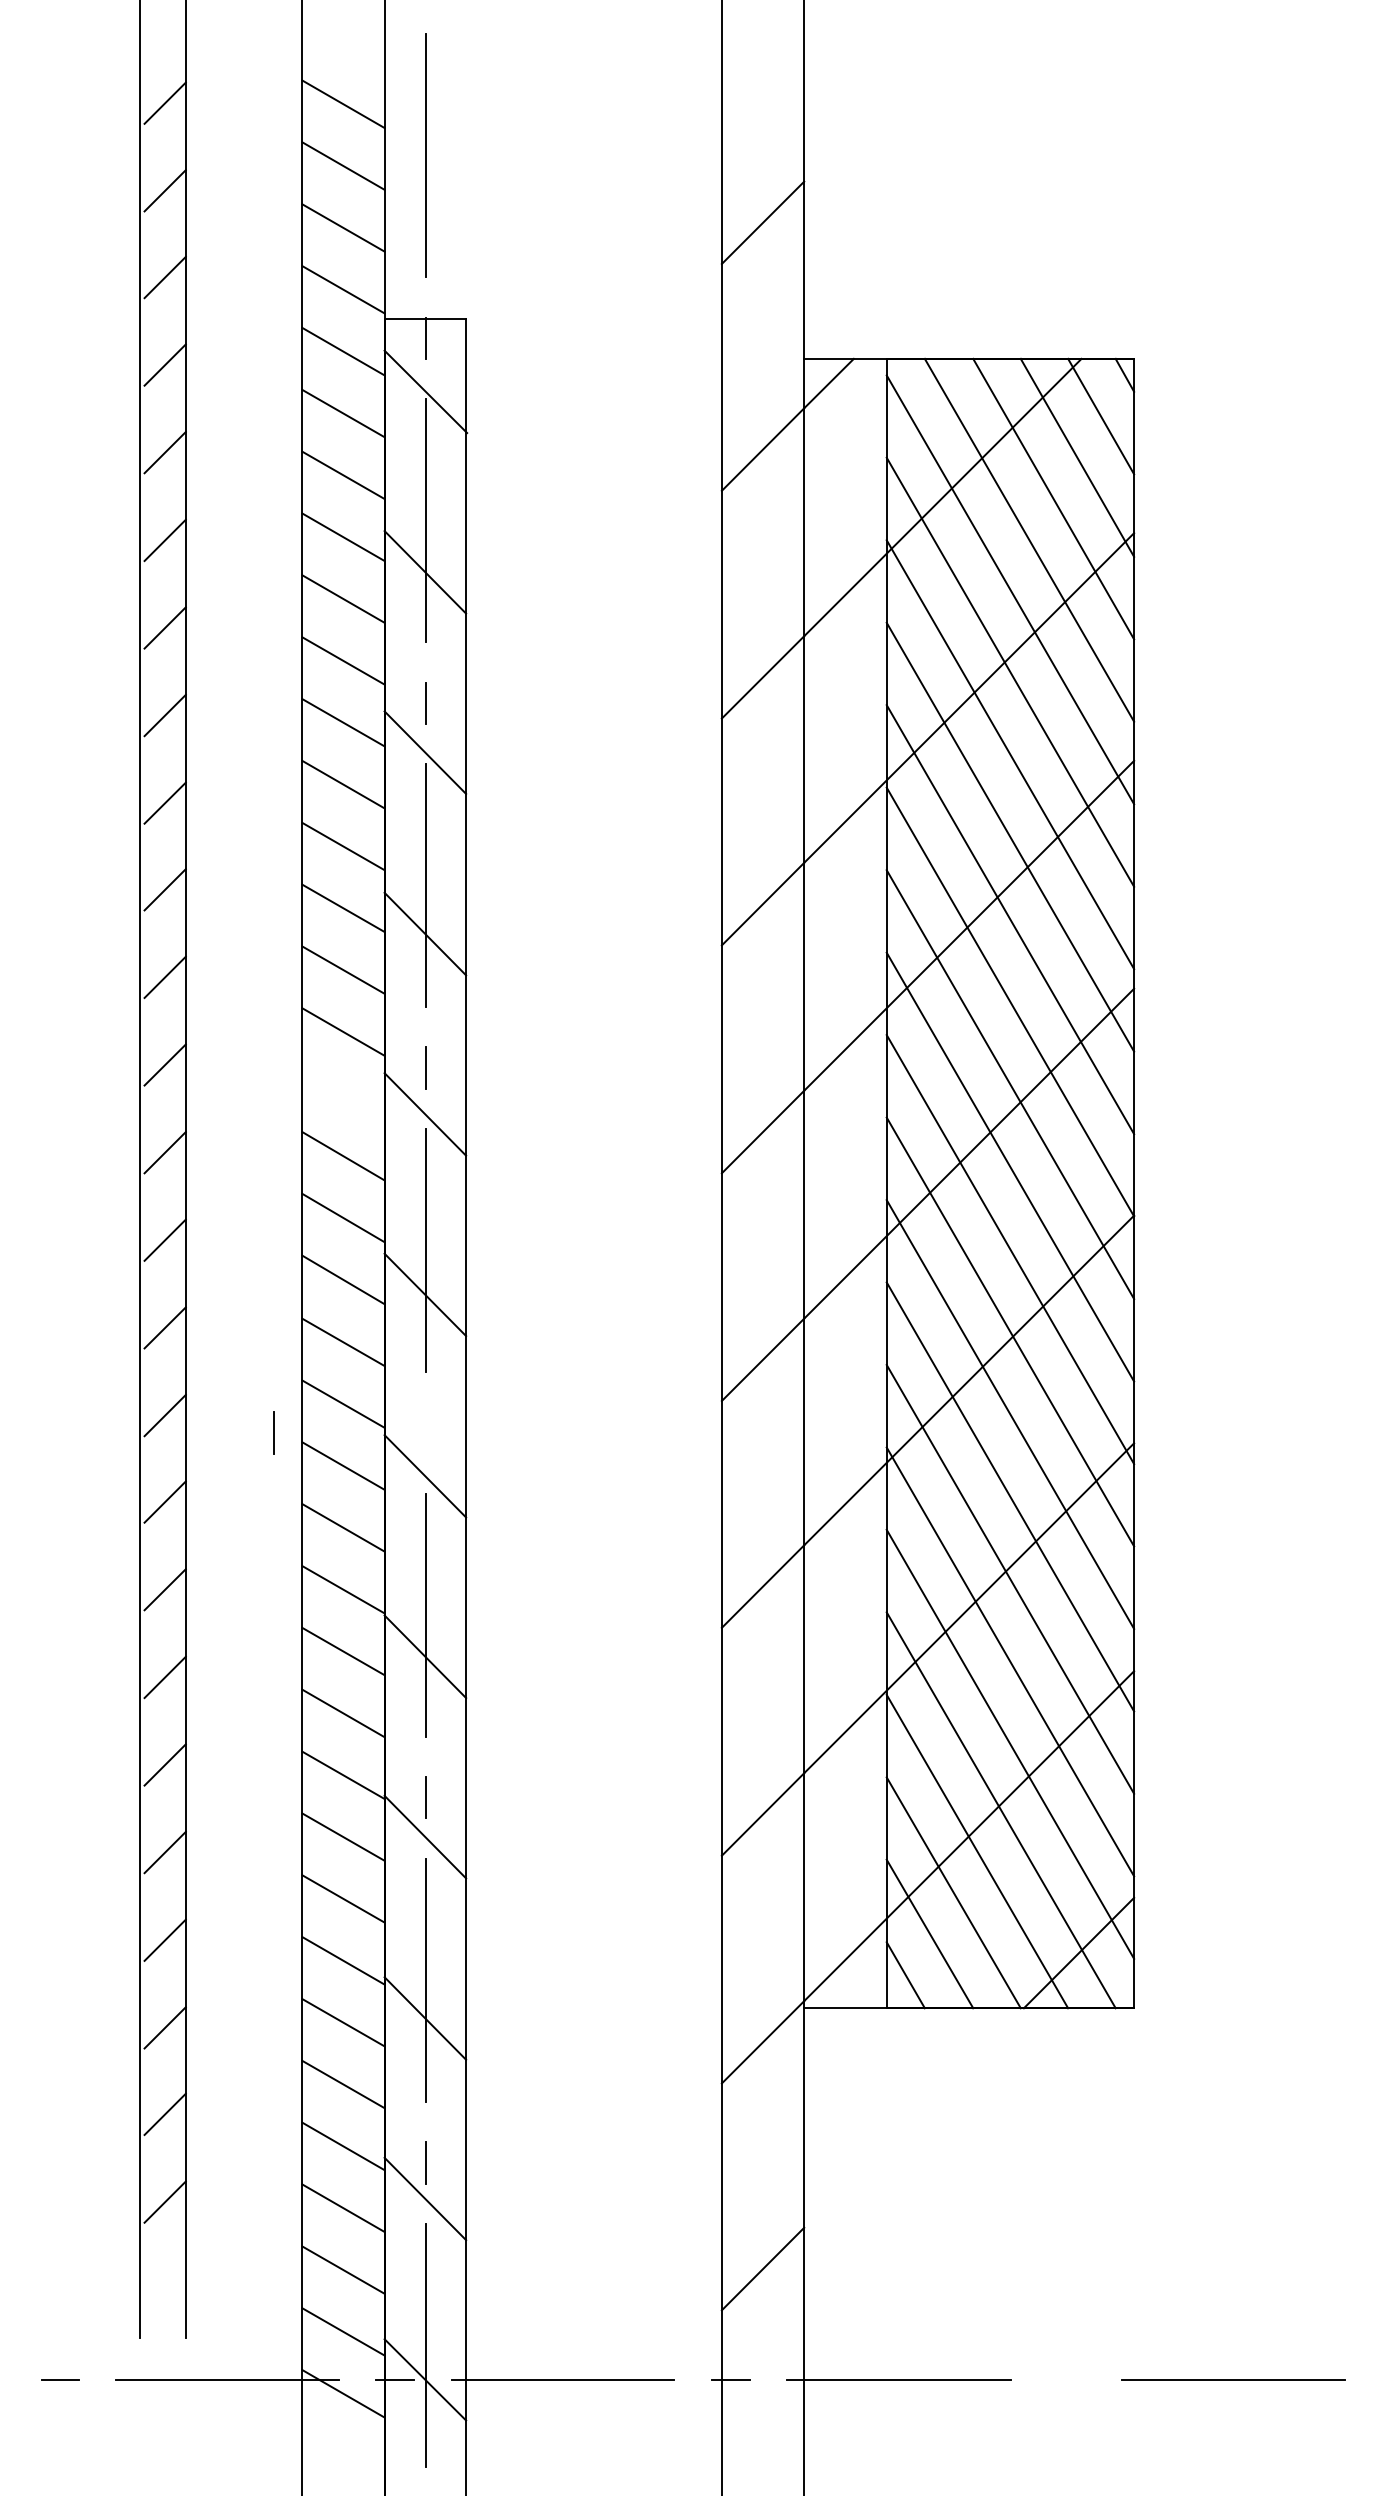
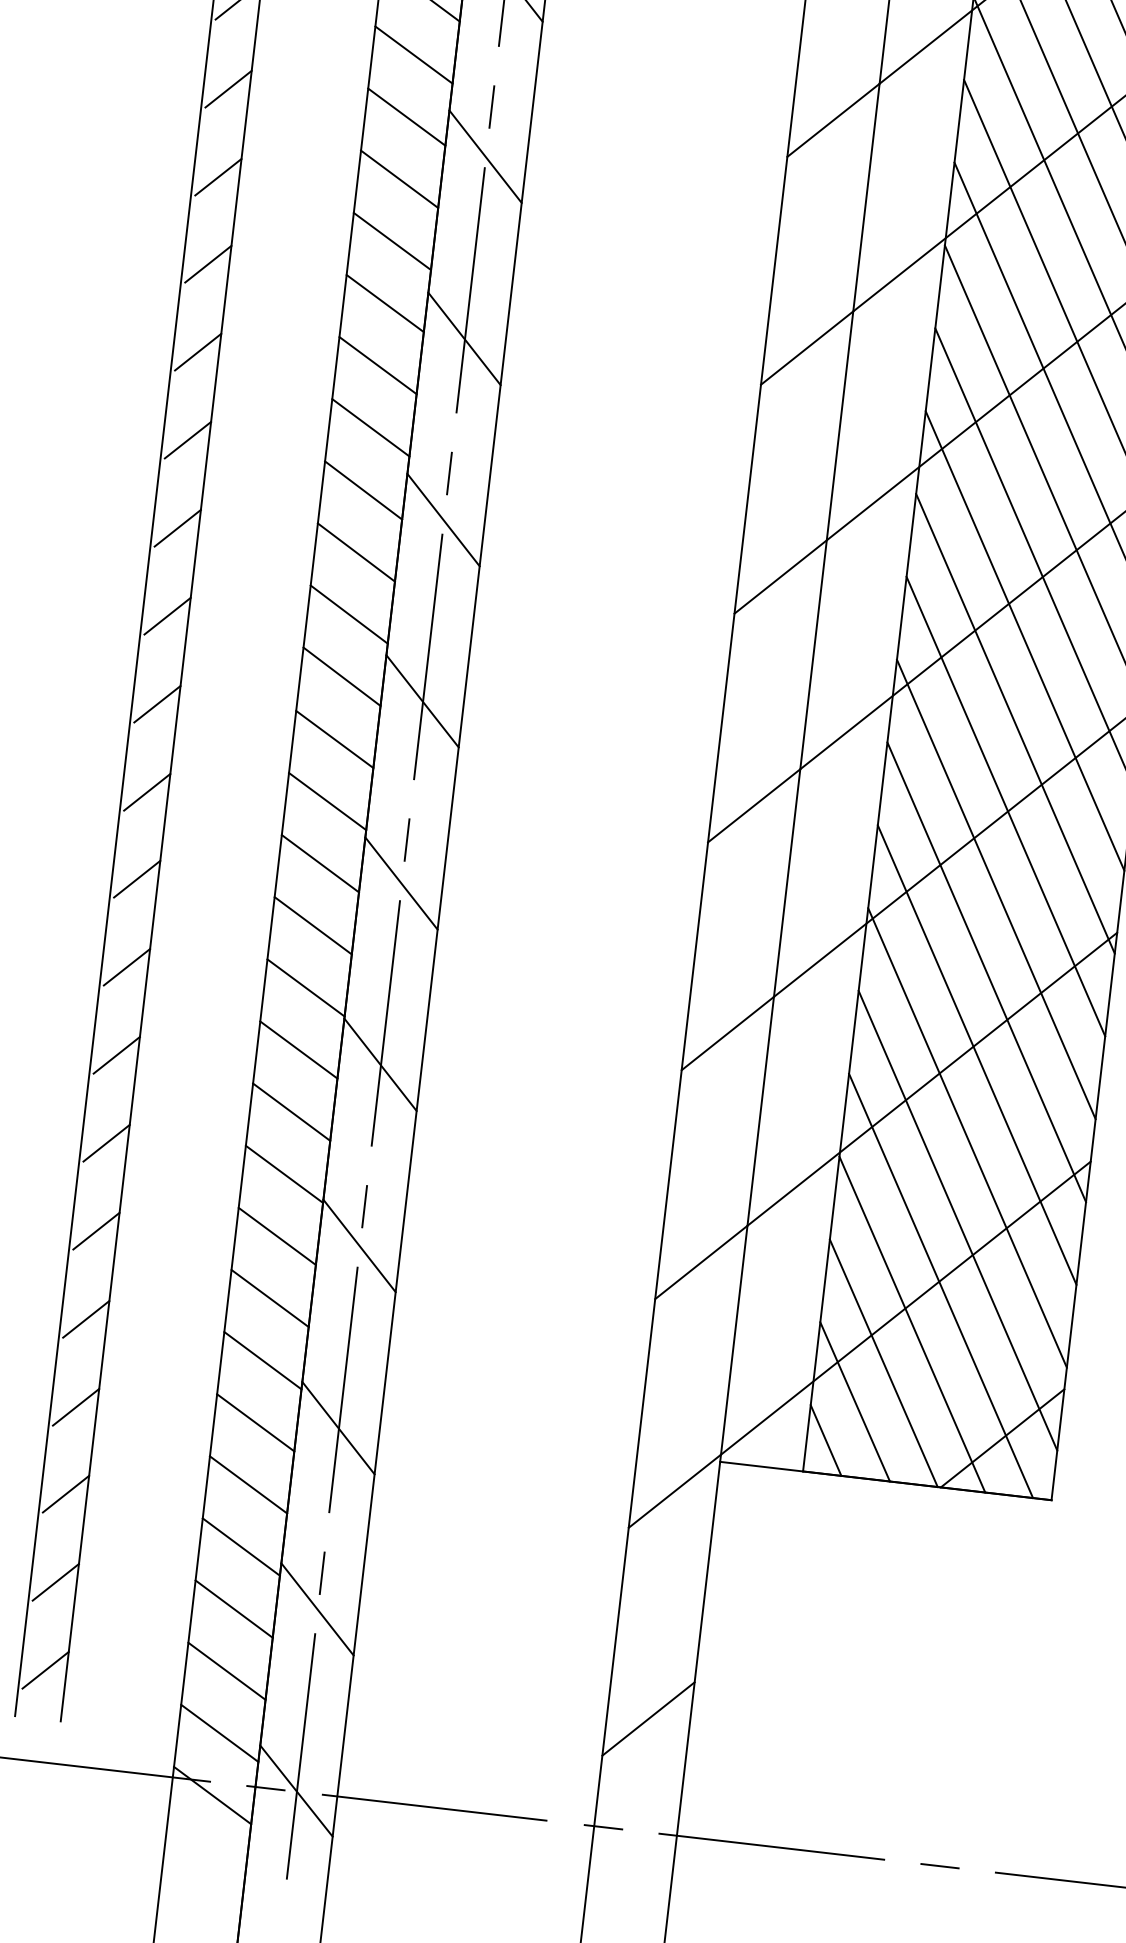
line: (343, 1094) -> (363, 490), added
line: (273, 1432) -> (406, 839), moved
line: (164, 2289) -> (44, 1669), added
line: (1066, 2379) -> (940, 1865), added

